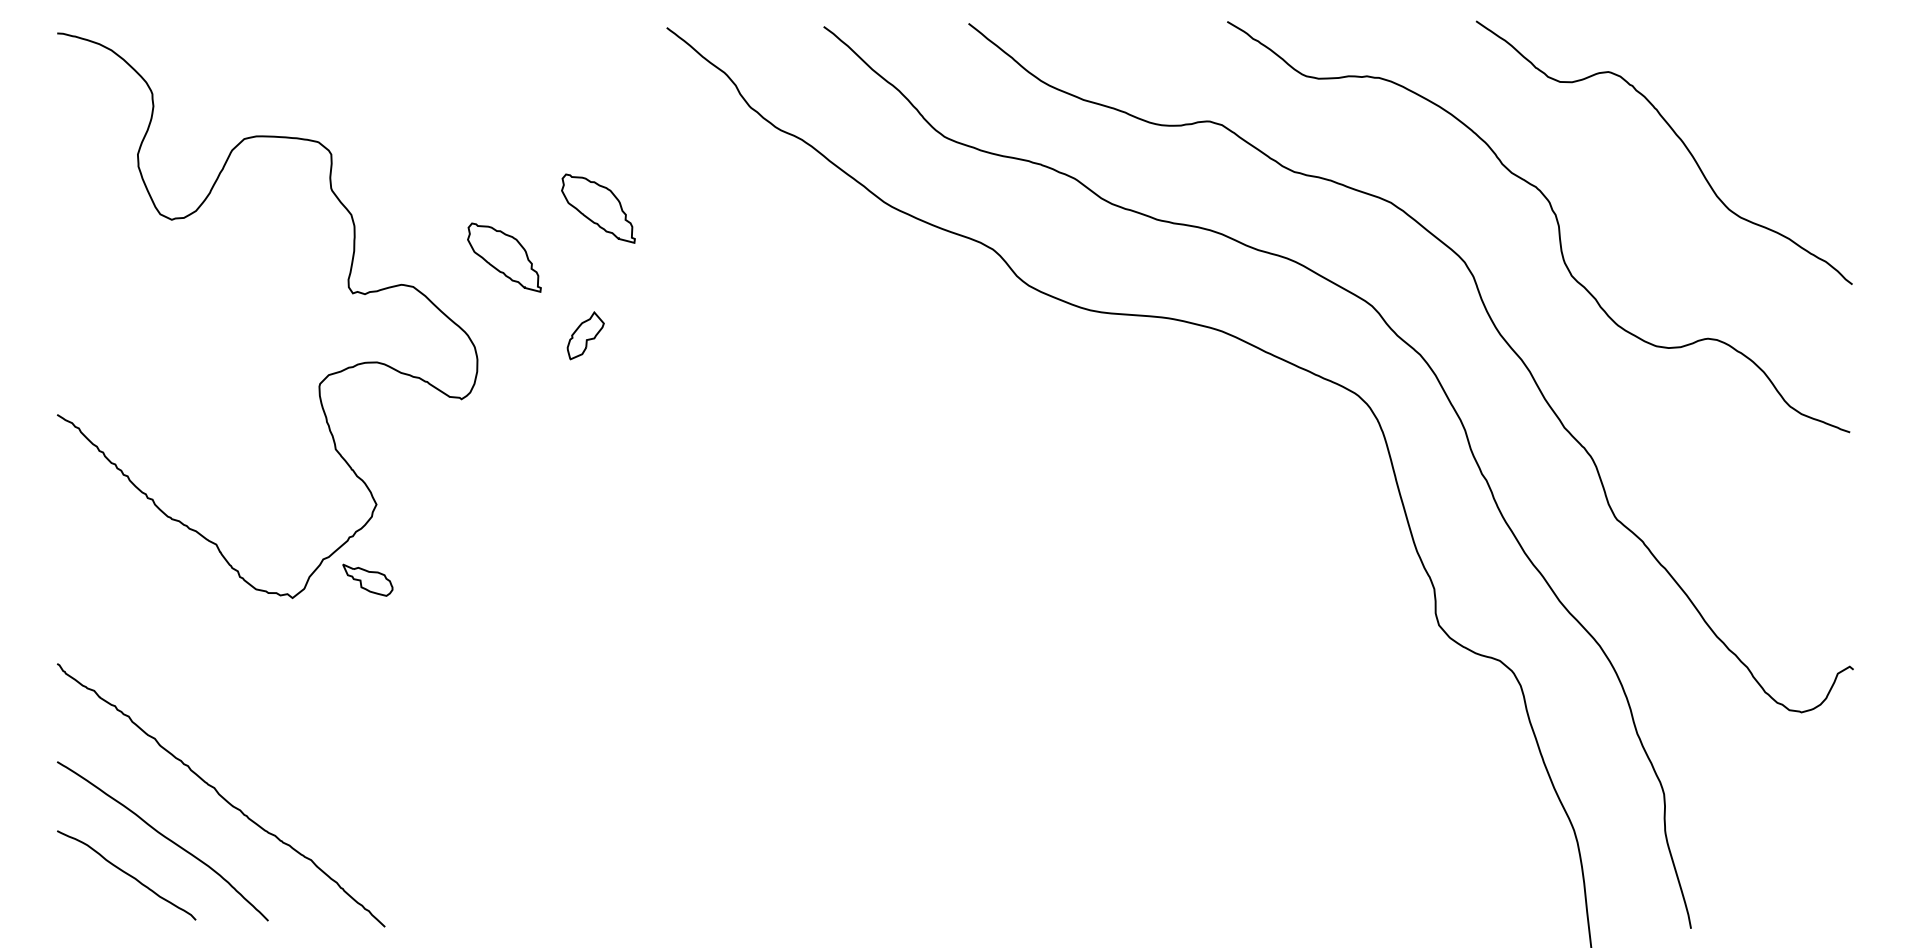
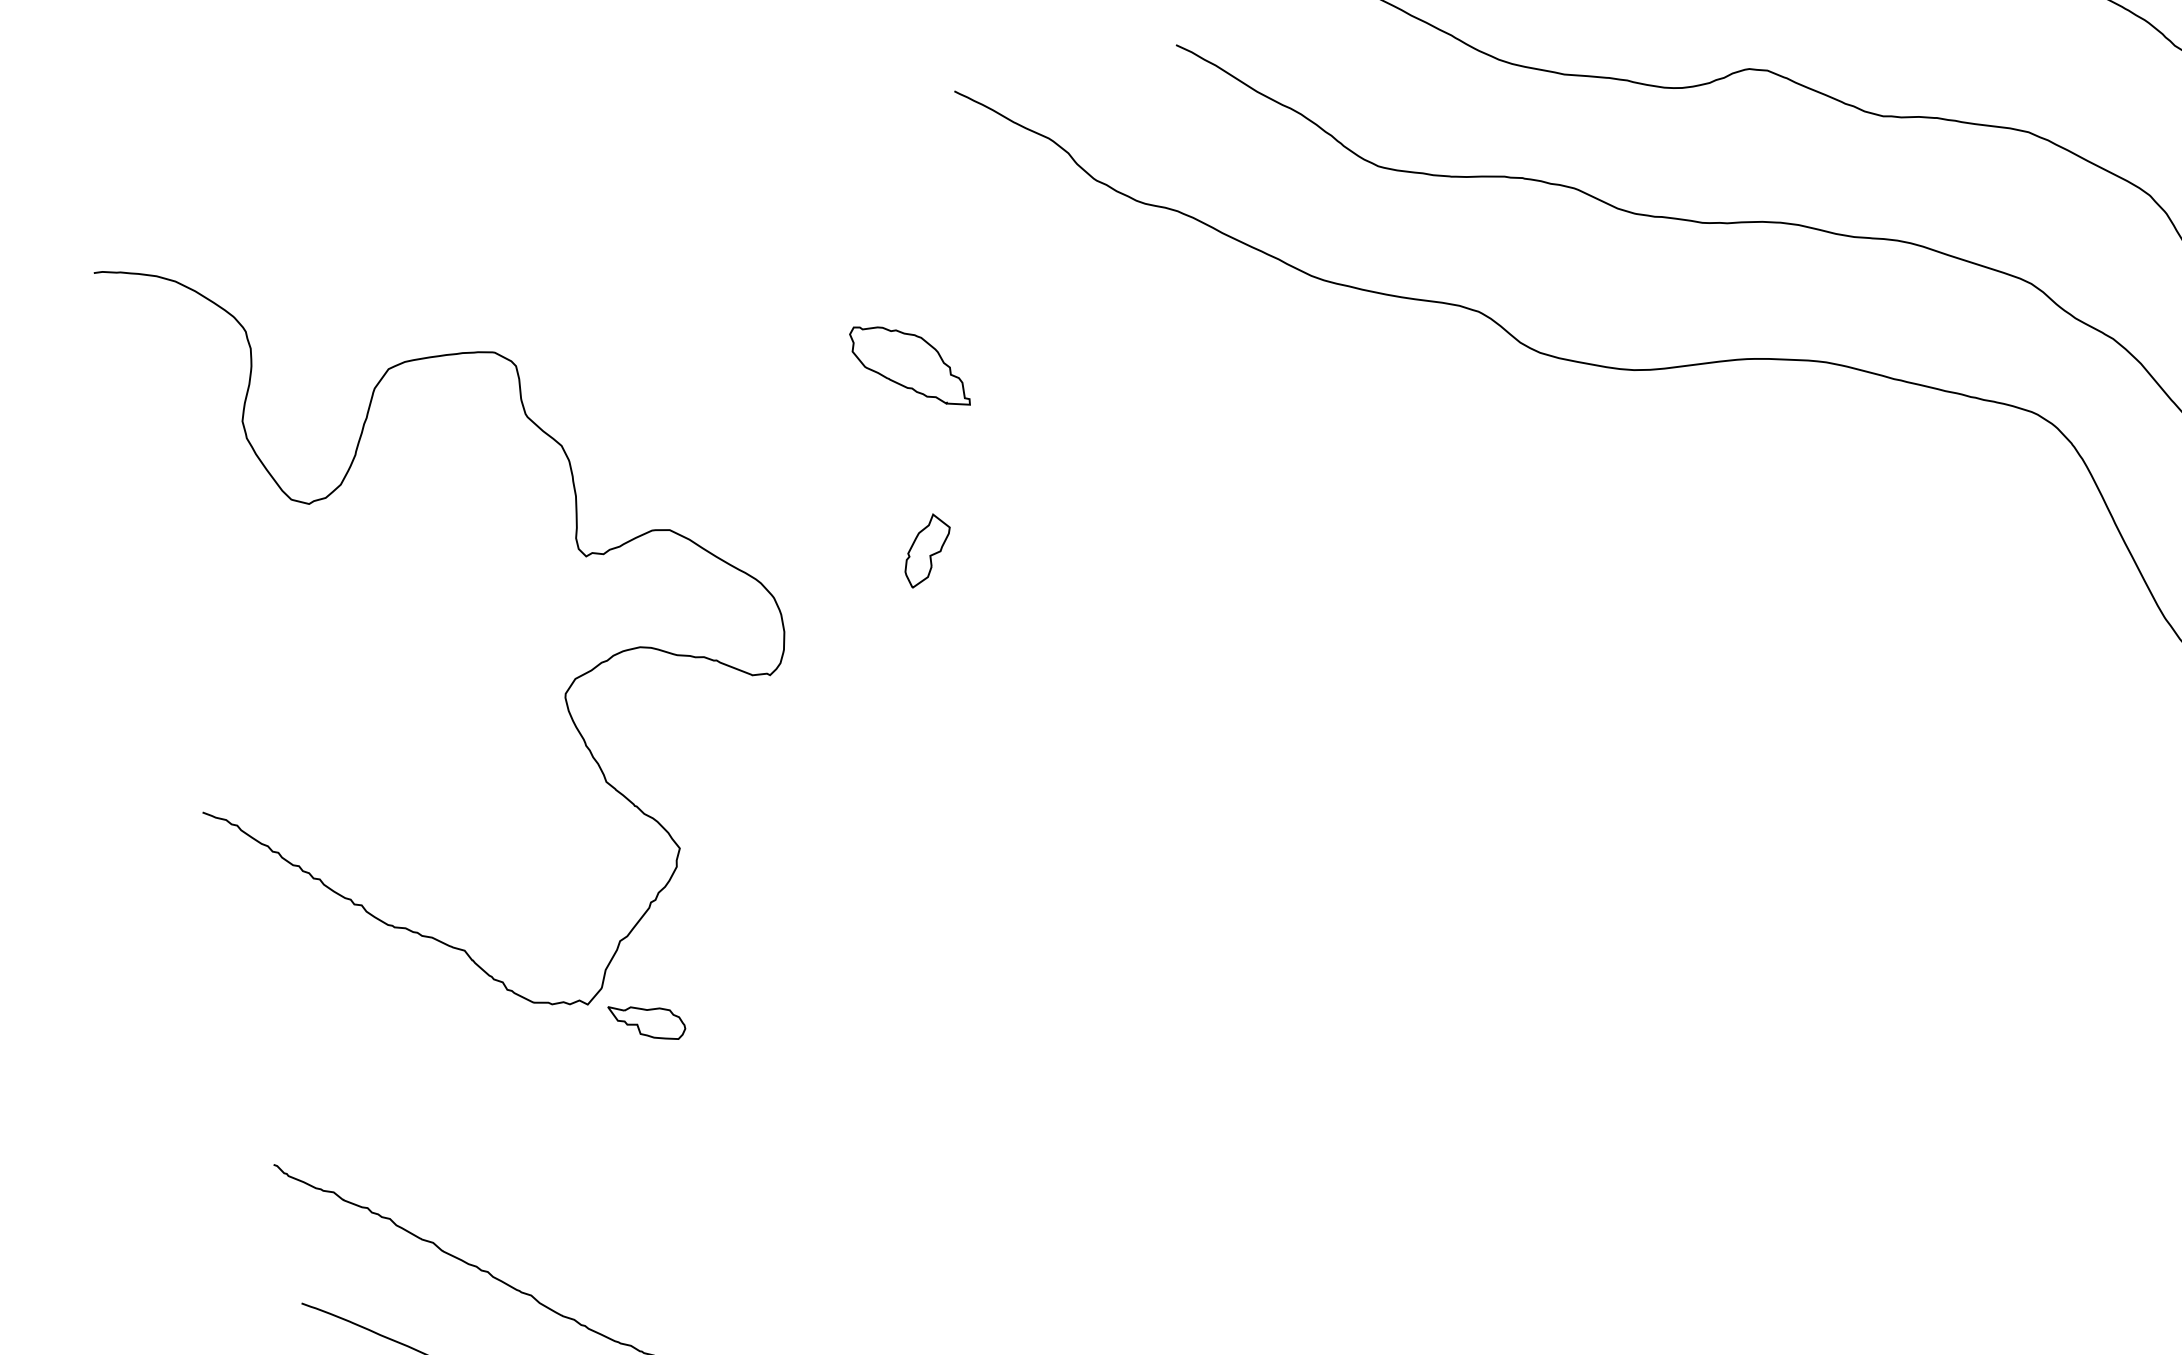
part: (504, 257) -> (790, 462), removed
part: (367, 579) -> (646, 1021), moved

